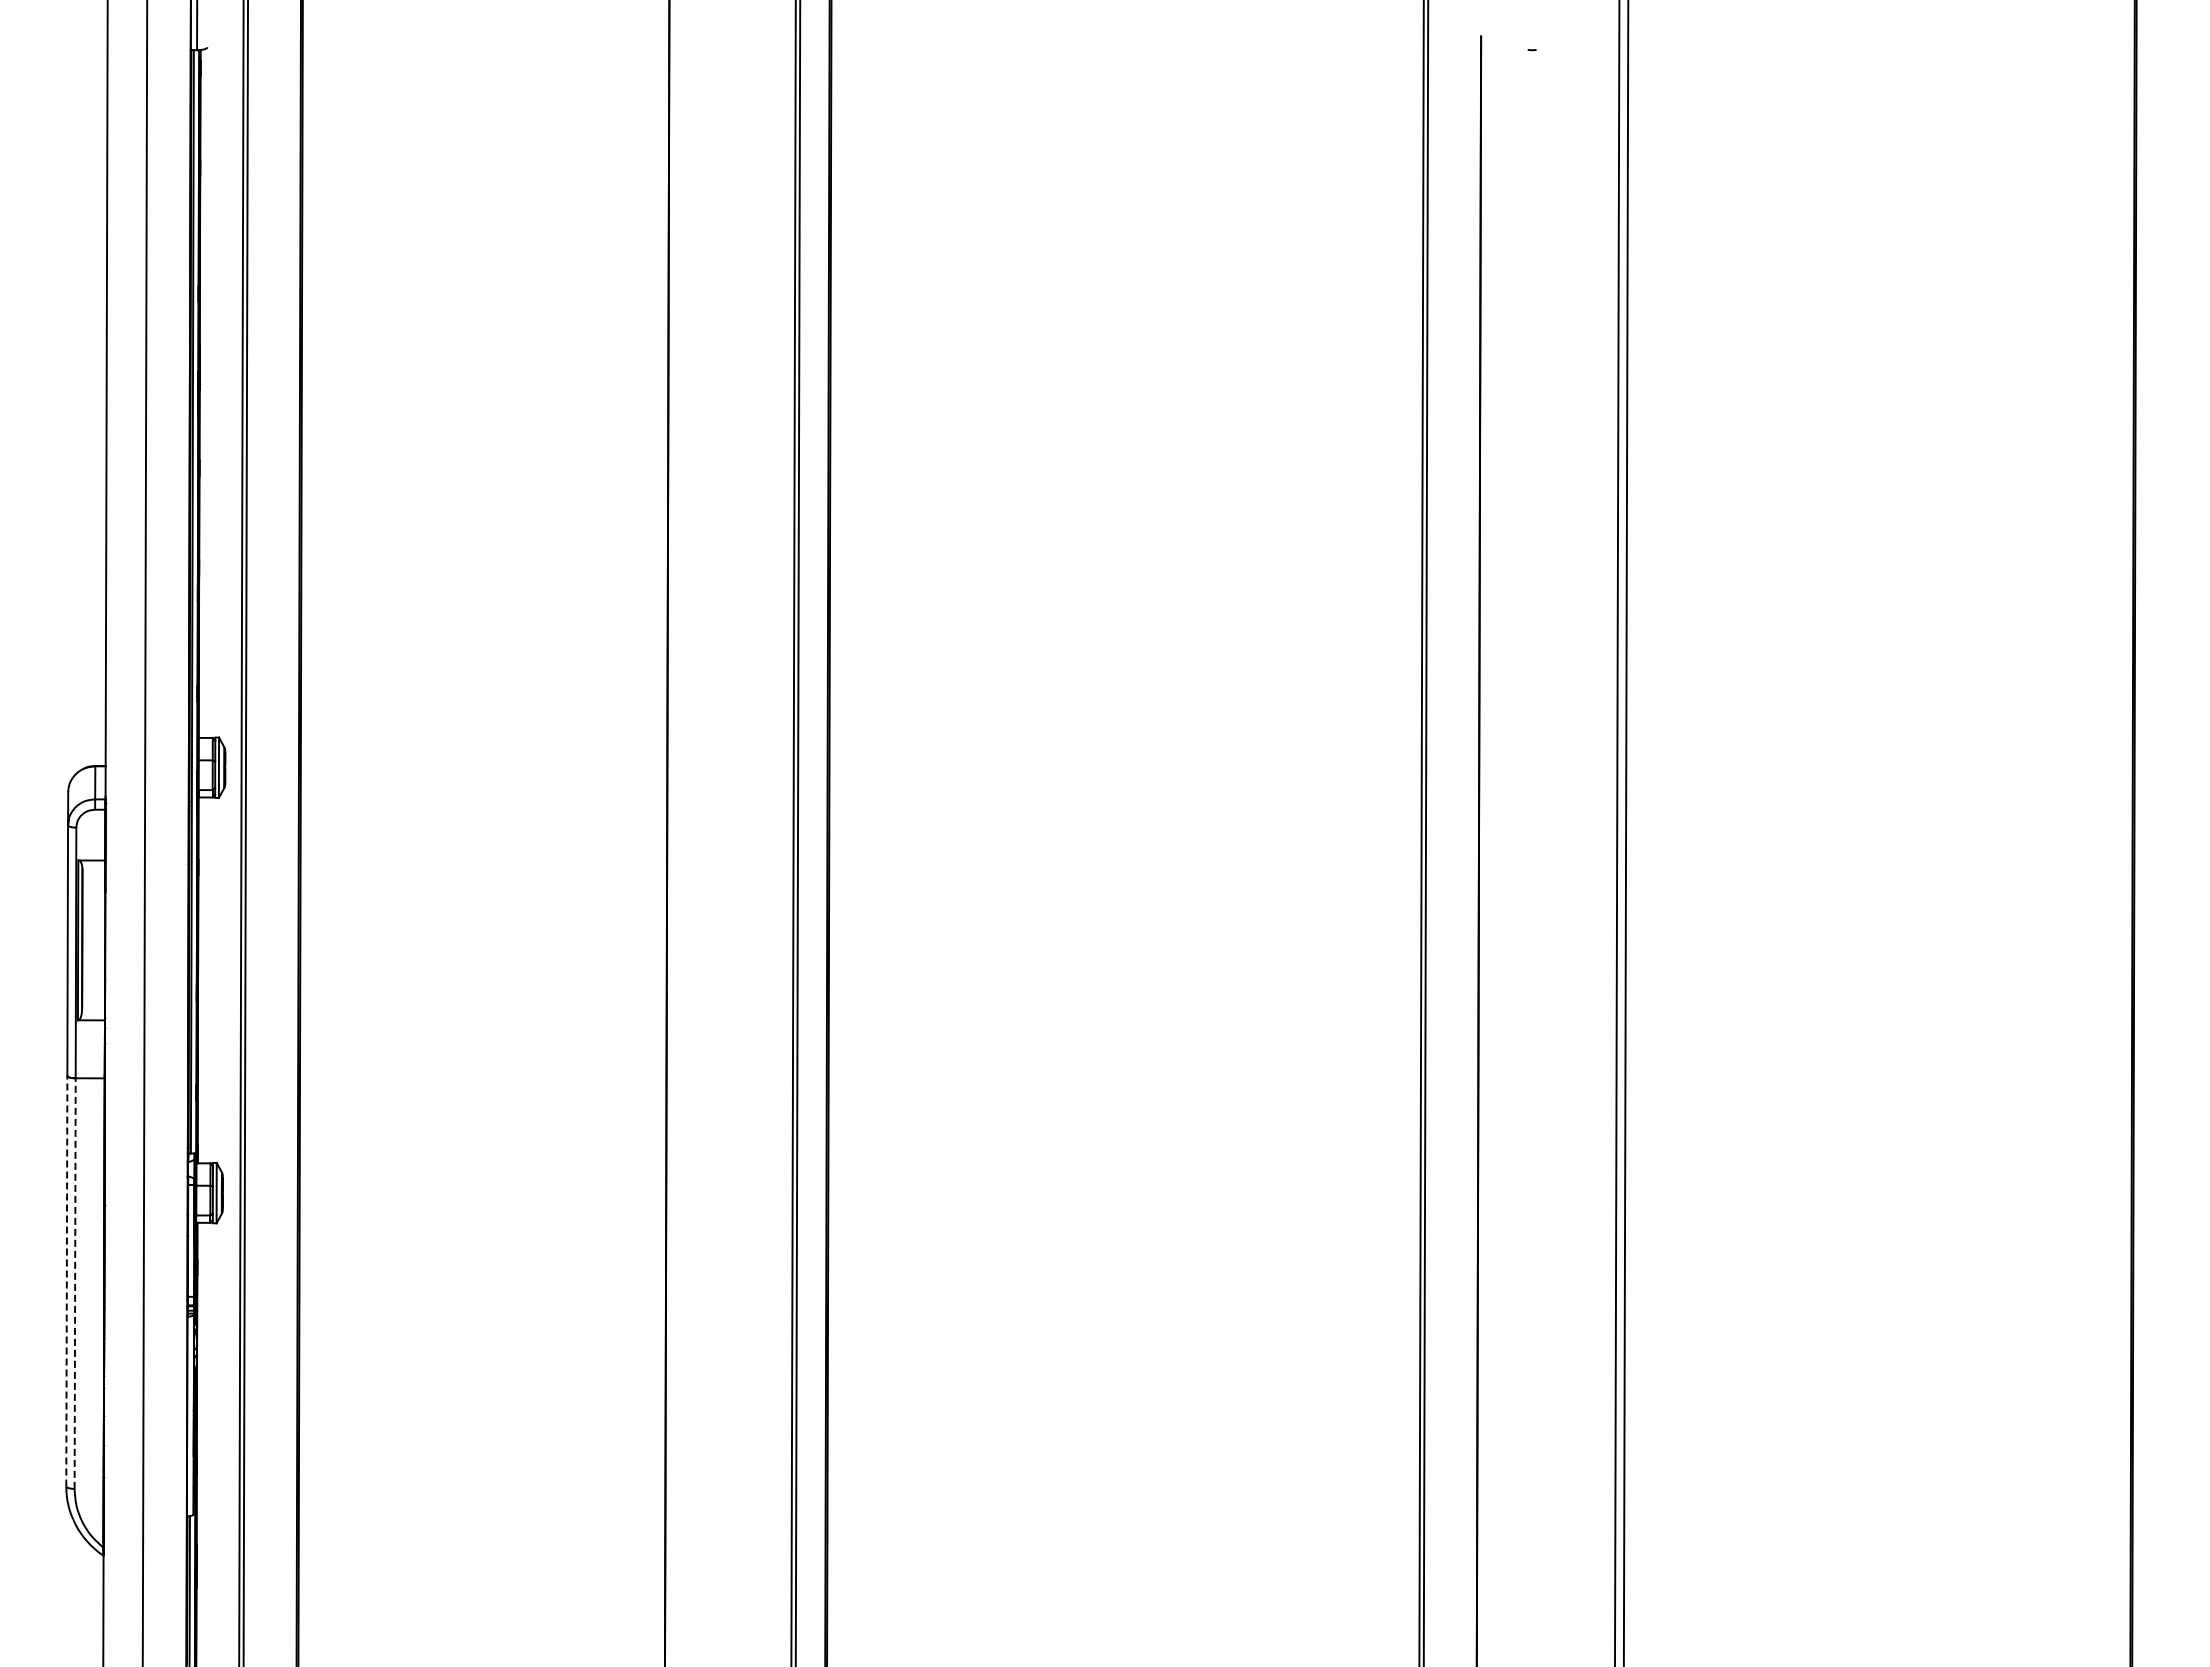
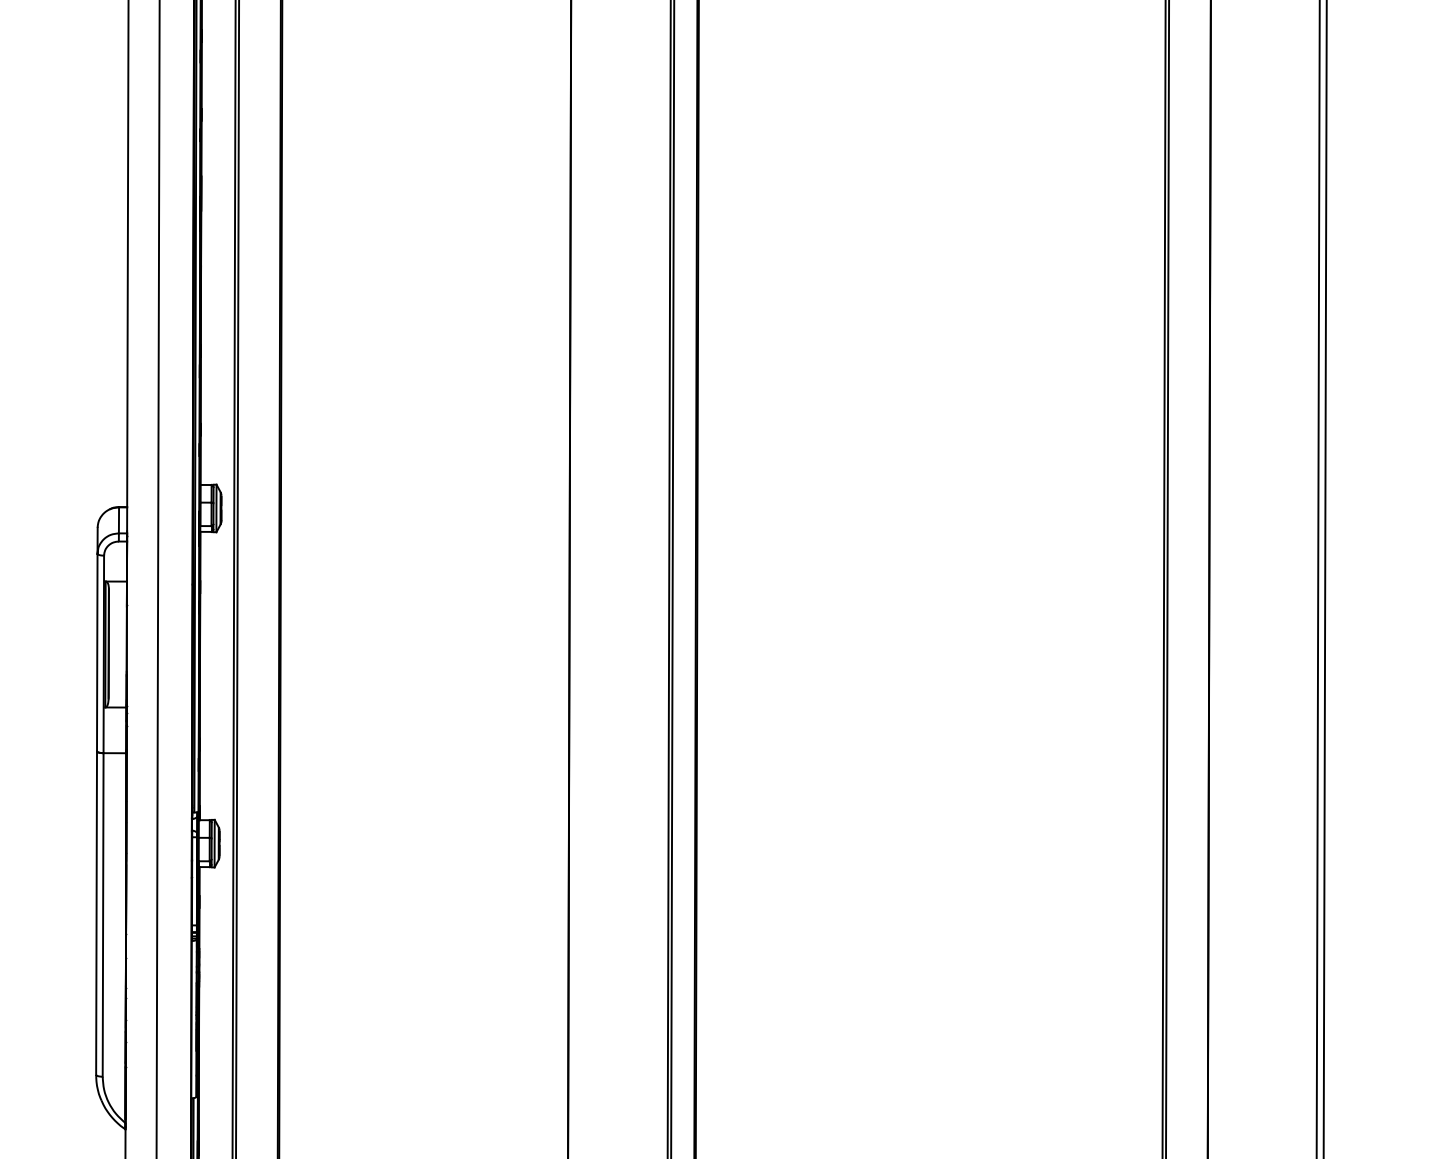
line: (66, 1280) -> (96, 912), dashed -> solid
line: (75, 1283) -> (103, 914), dashed -> solid

